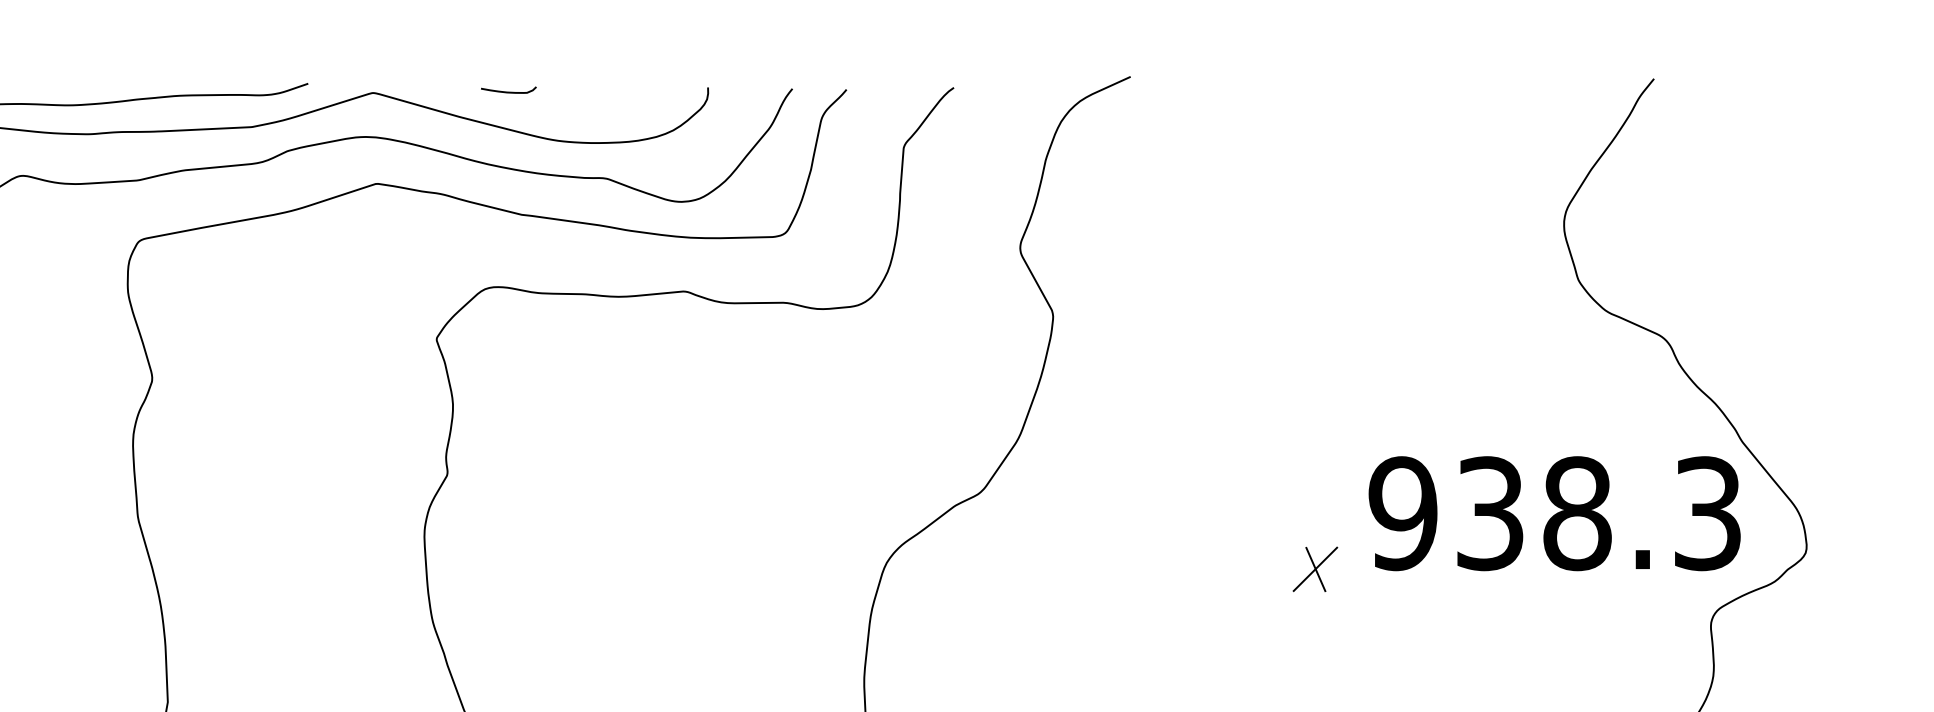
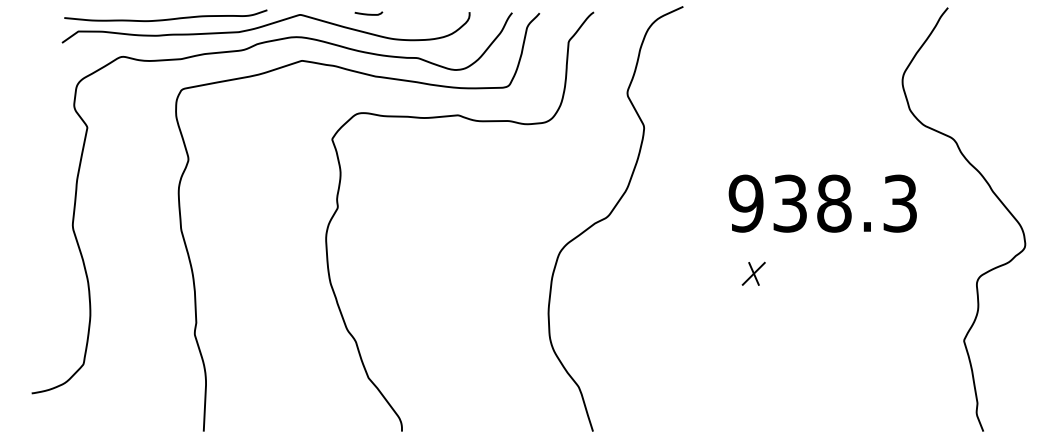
text: (1554, 513) -> (822, 203), moved
part: (1314, 568) -> (753, 273), moved

